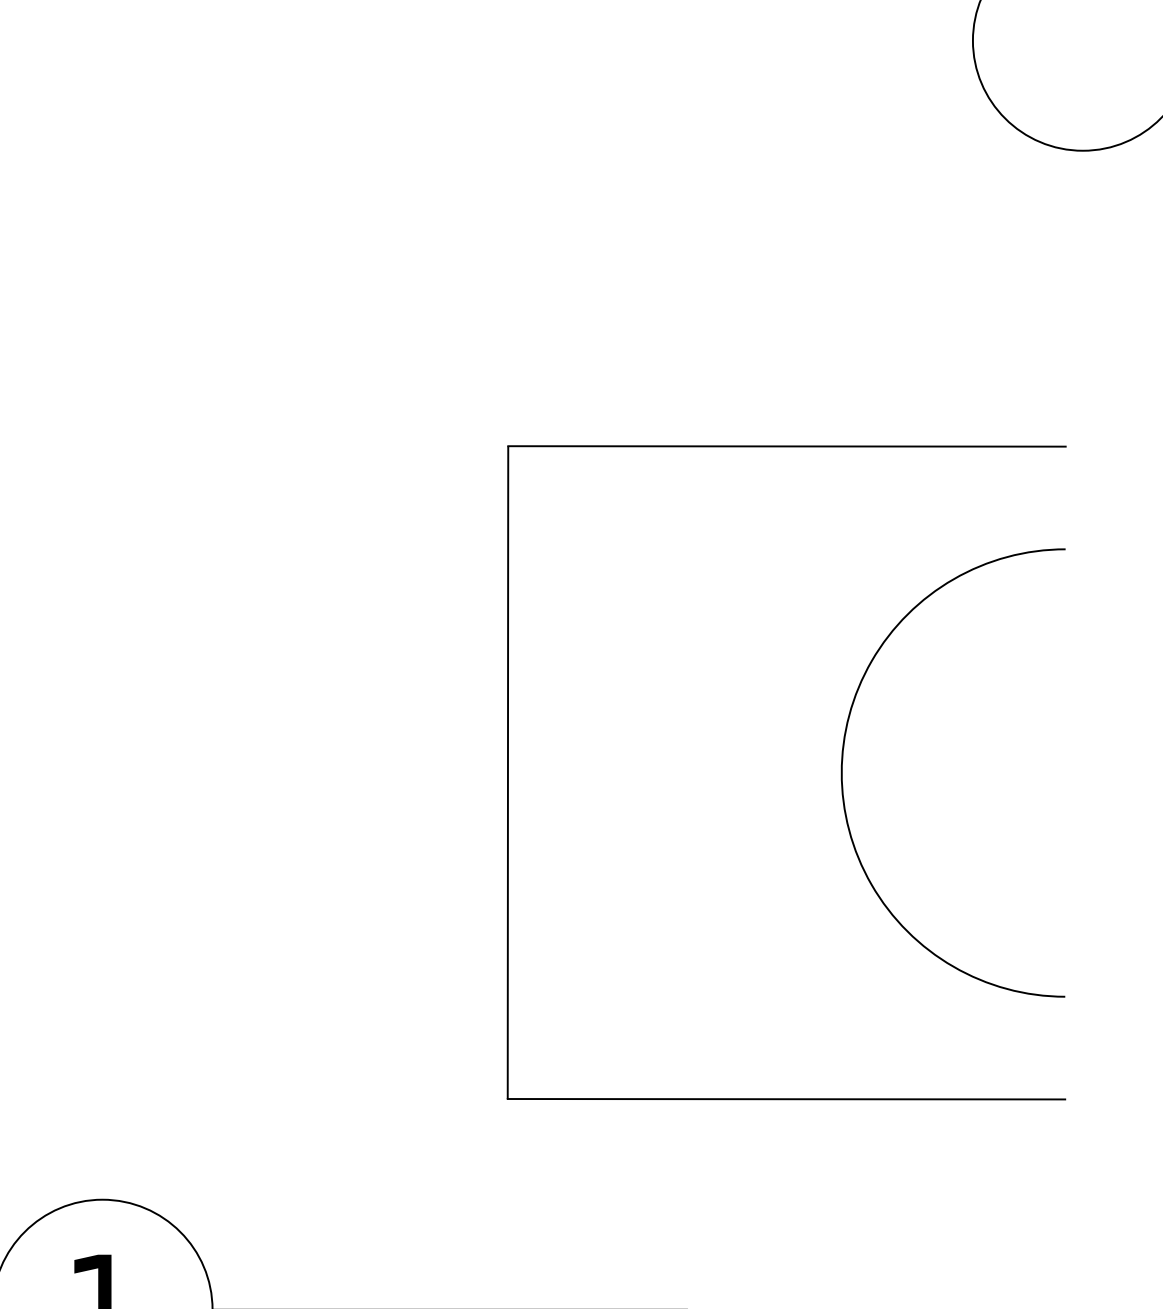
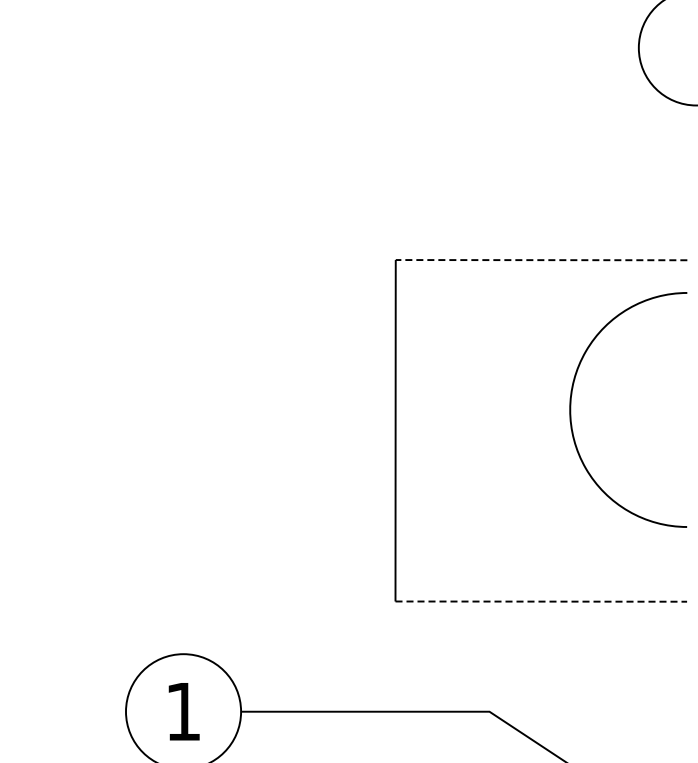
line: (786, 447) -> (541, 260), solid -> dashed
curve: (844, 772) -> (571, 409), moved
line: (786, 1099) -> (541, 601), solid -> dashed

